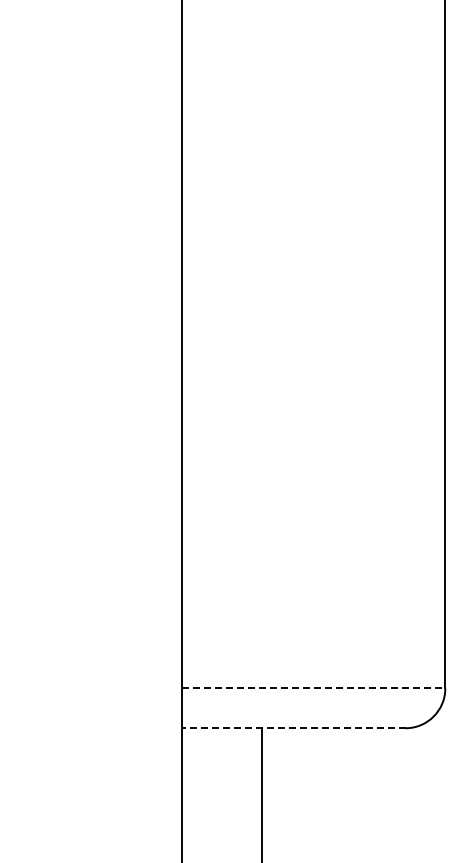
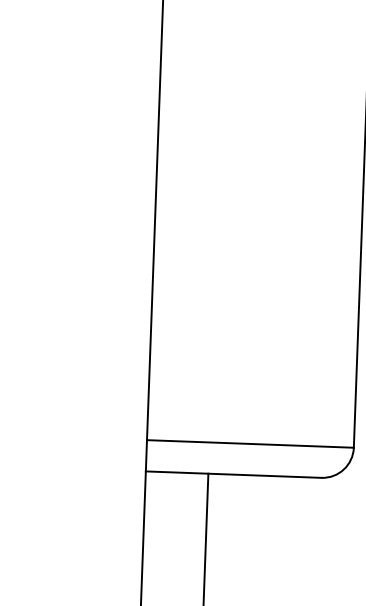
line: (313, 688) -> (250, 443), dashed -> solid
line: (293, 728) -> (233, 474), dashed -> solid

